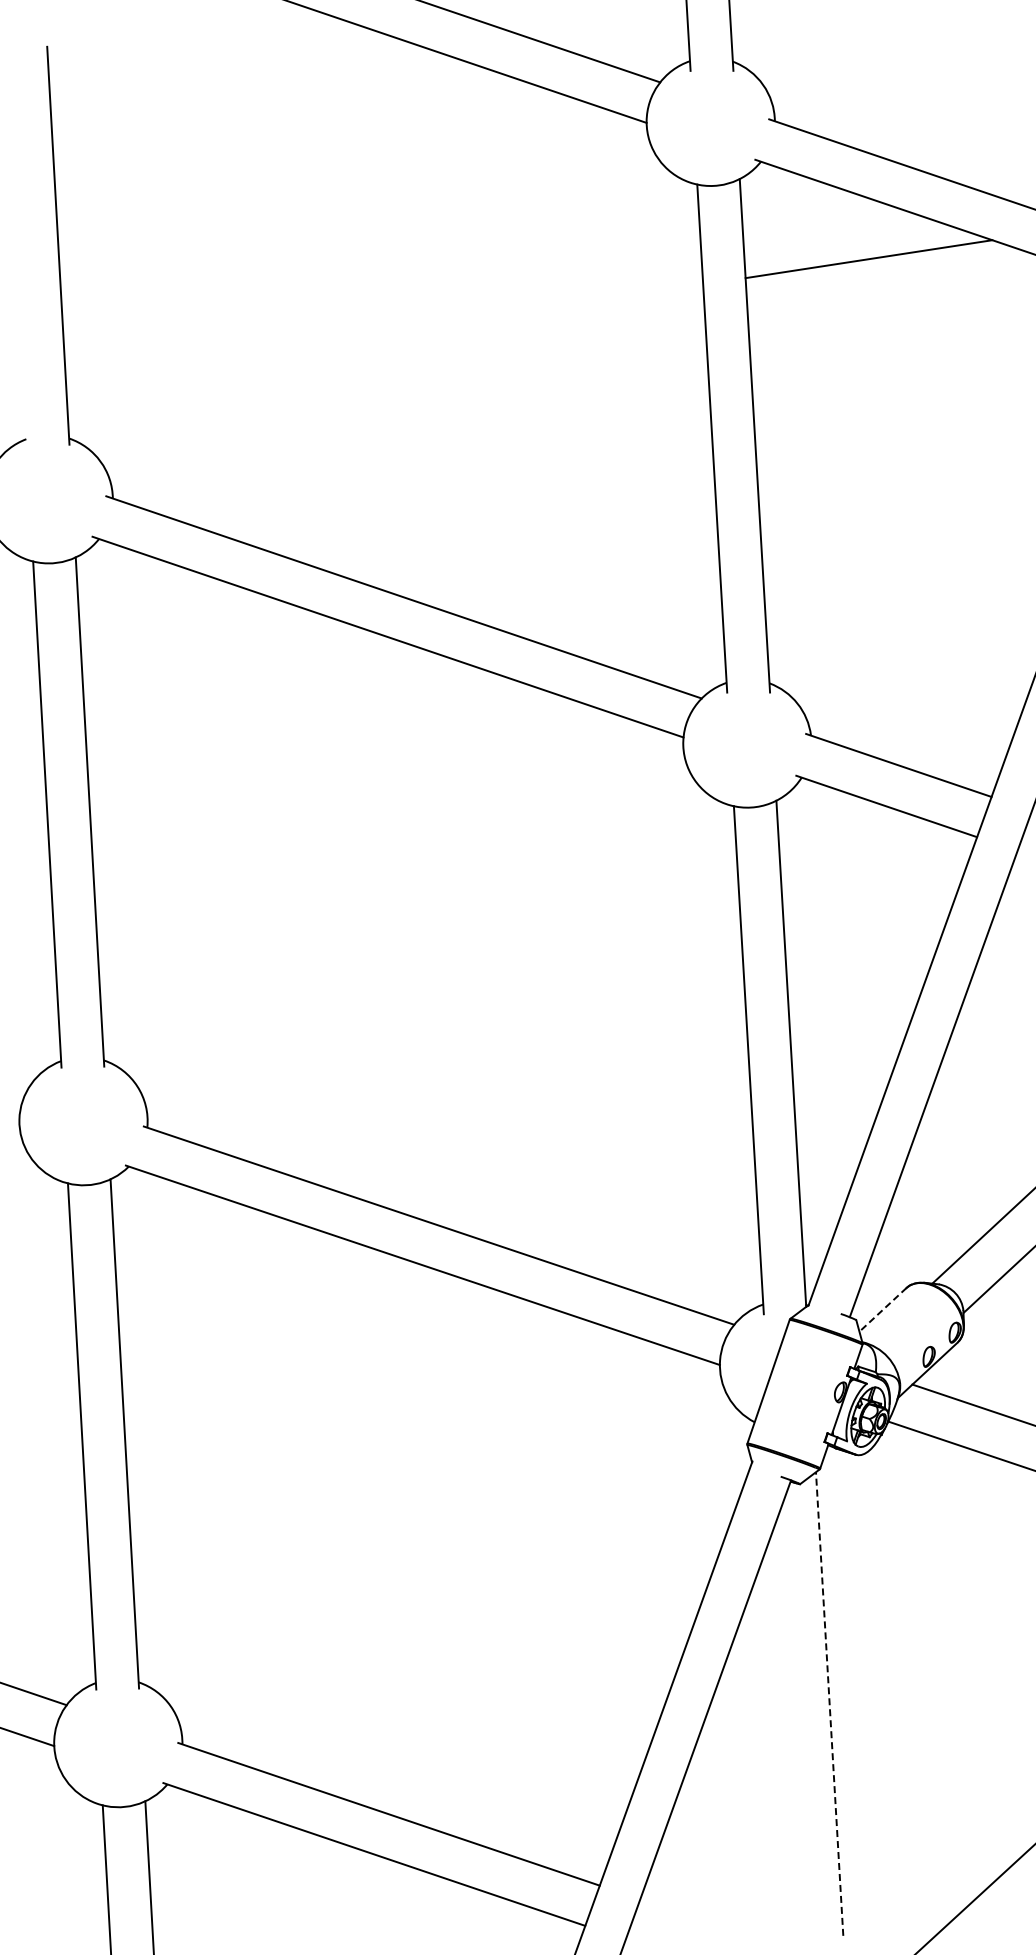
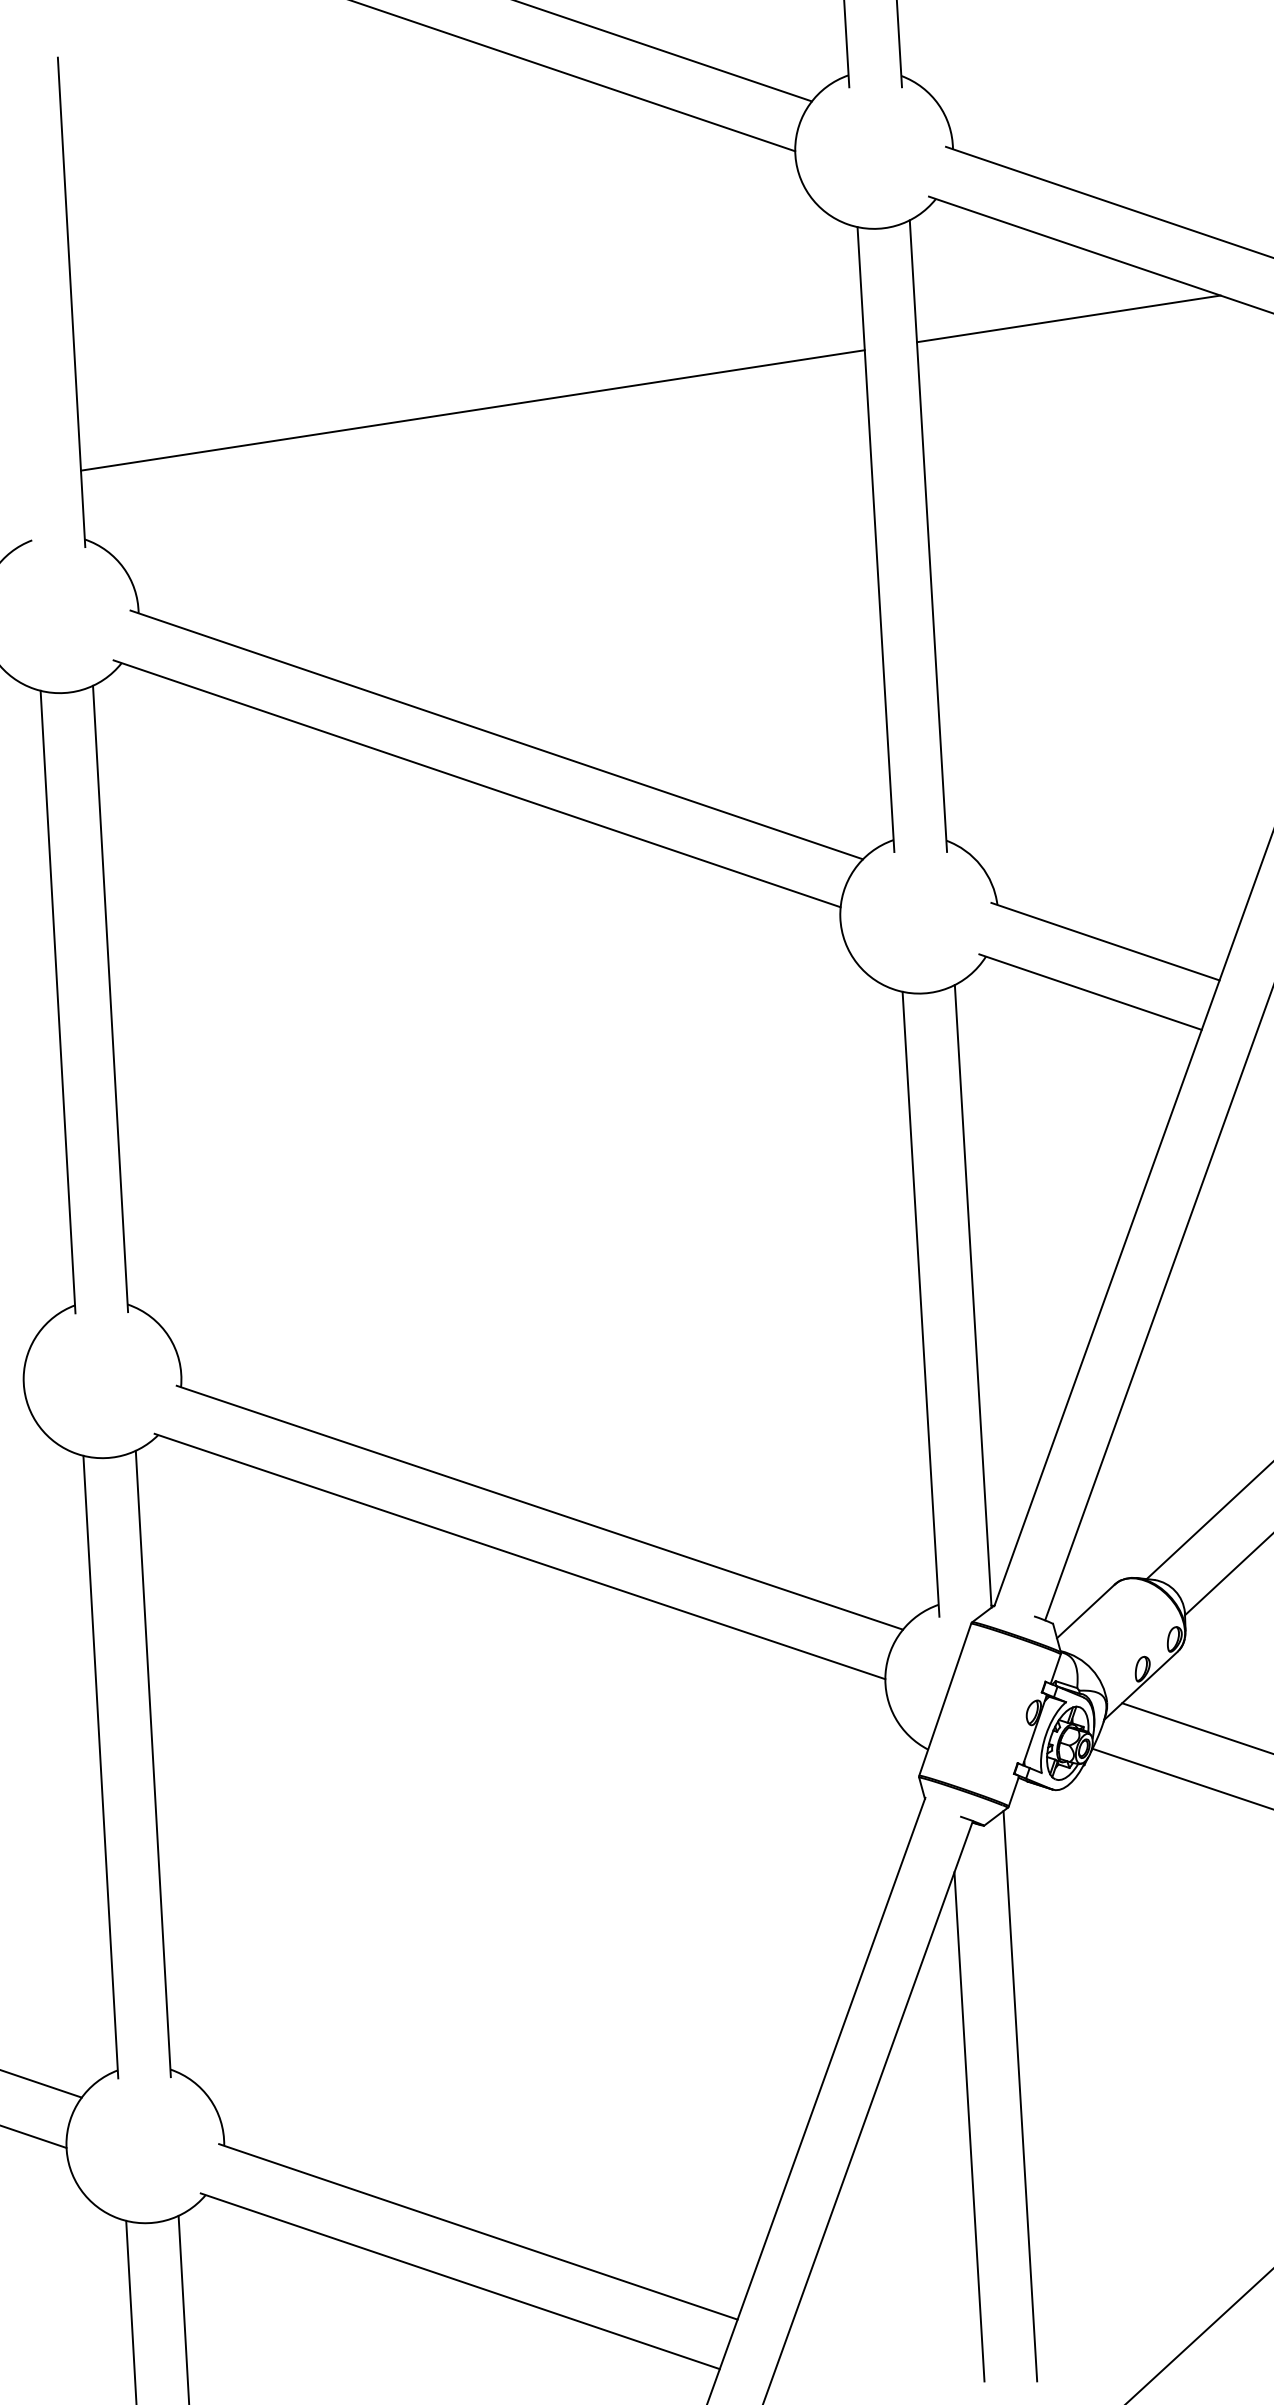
line: (384, 333) -> (472, 410), added
line: (882, 1310) -> (1085, 1612), dashed -> solid
line: (829, 1703) -> (1020, 2095), dashed -> solid
line: (788, 1728) -> (969, 2126), added

